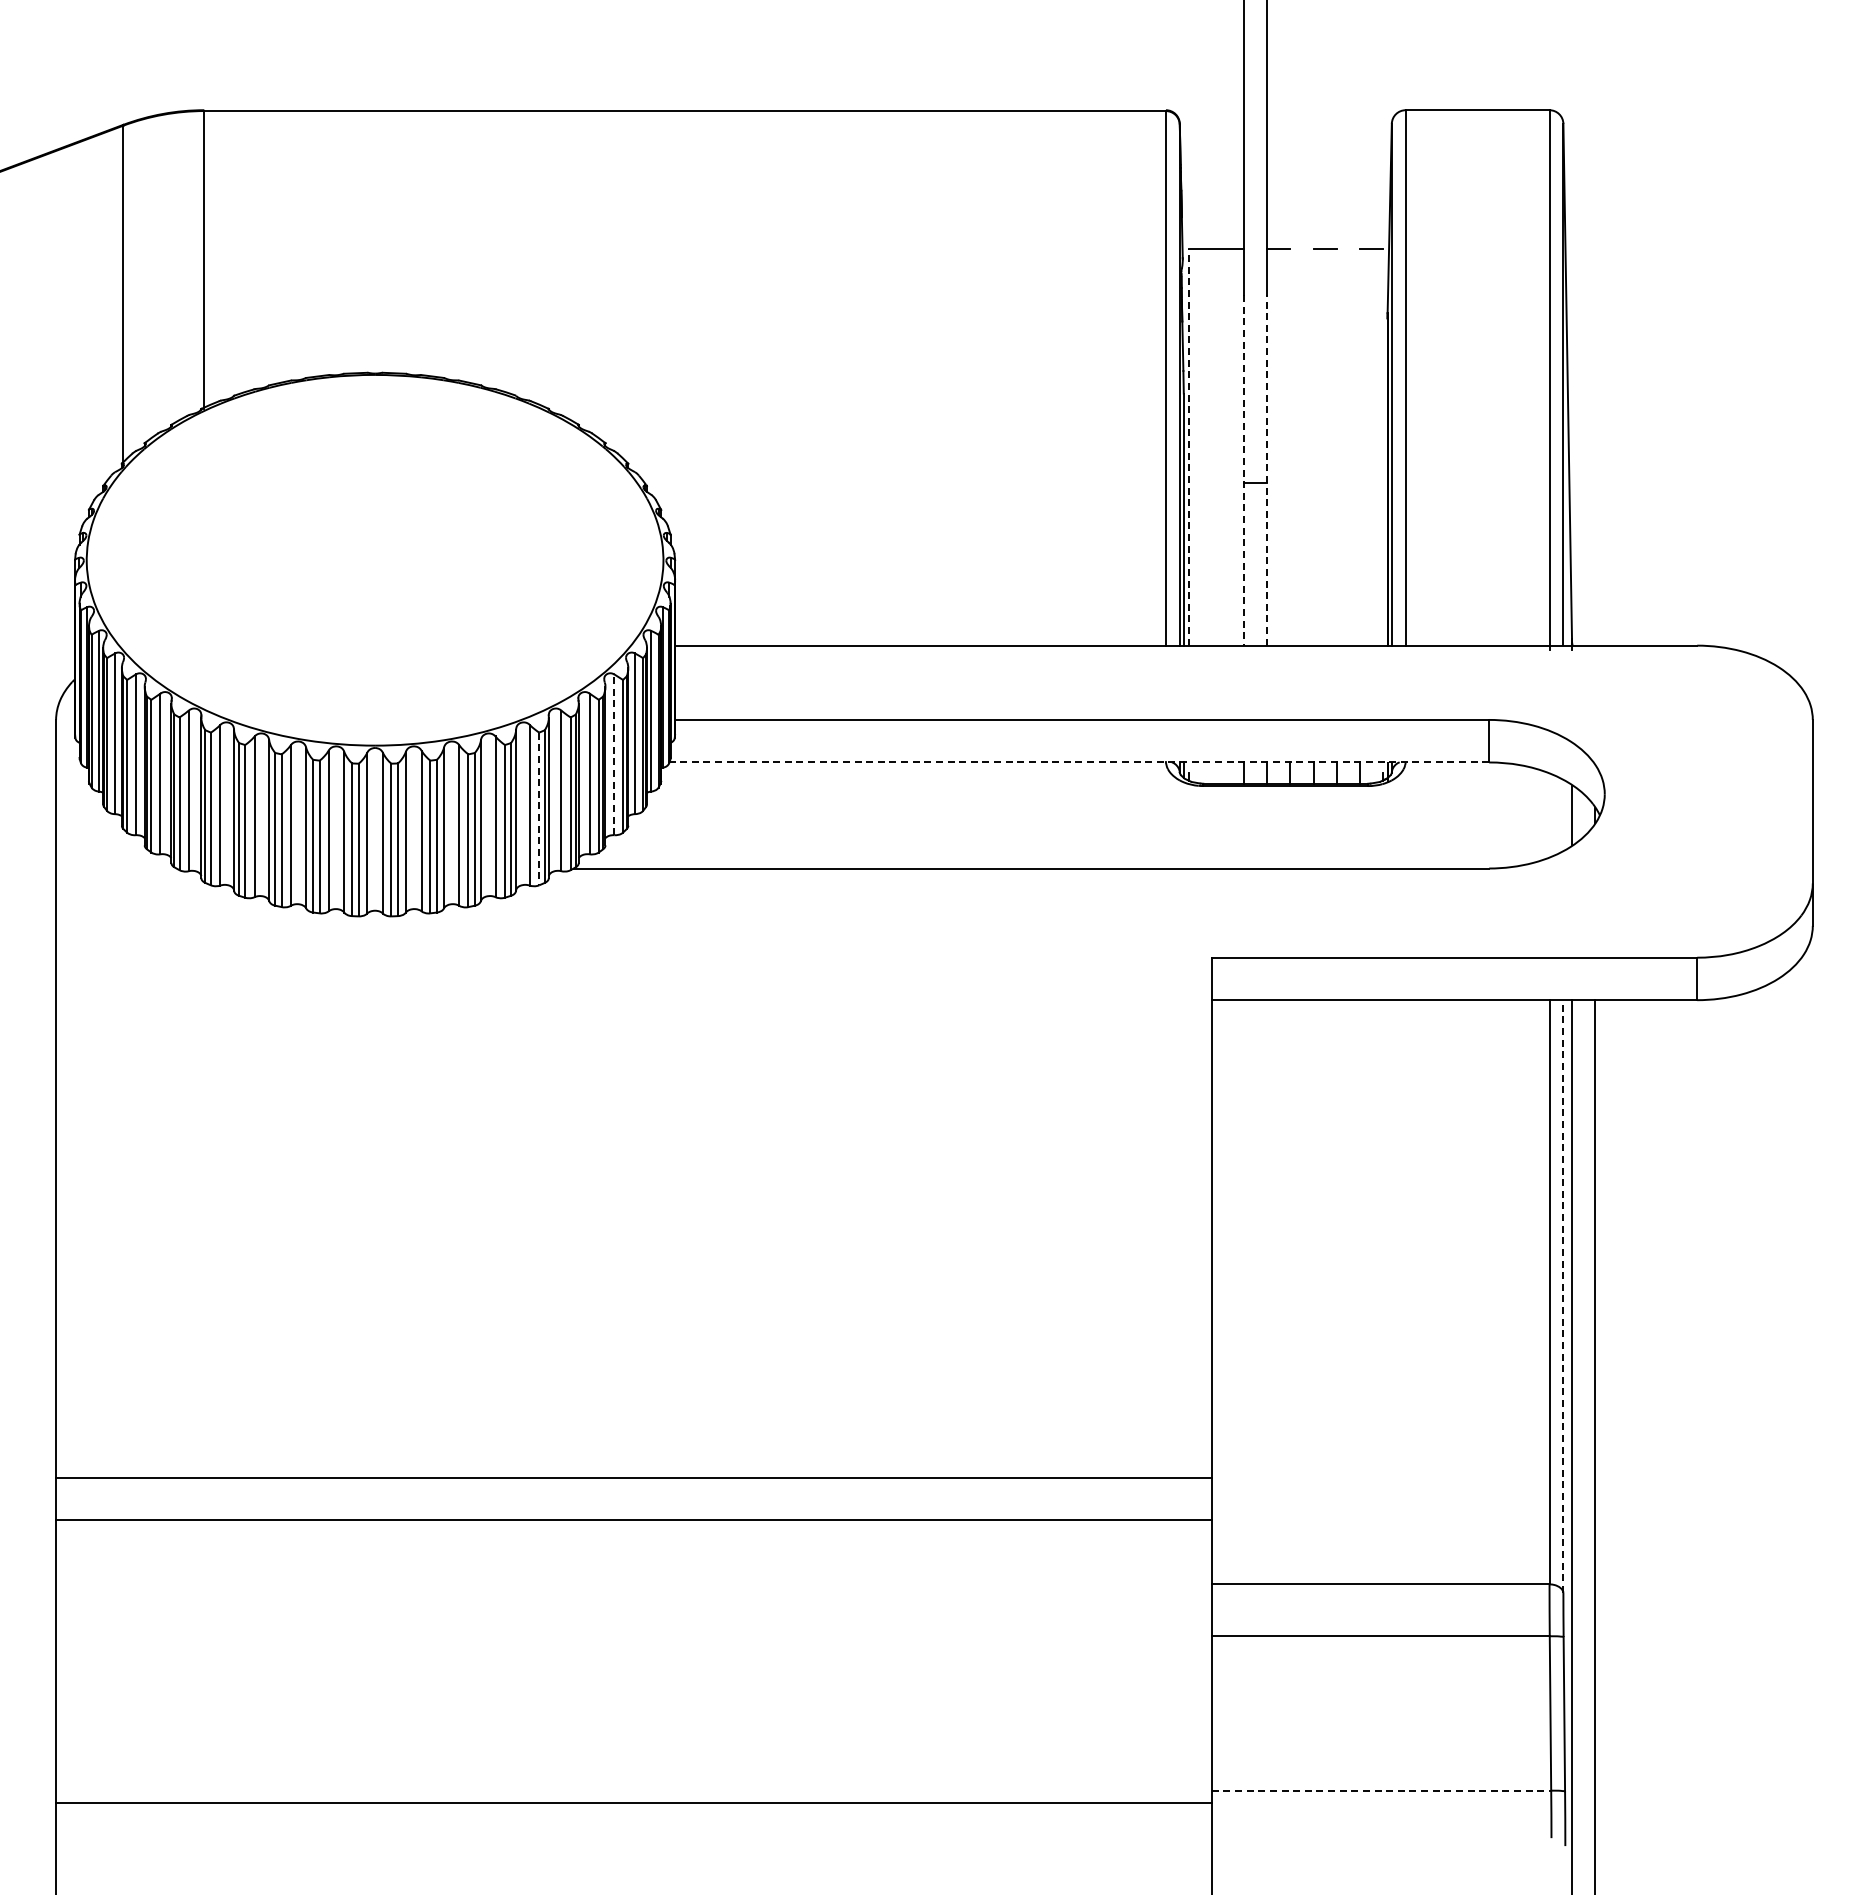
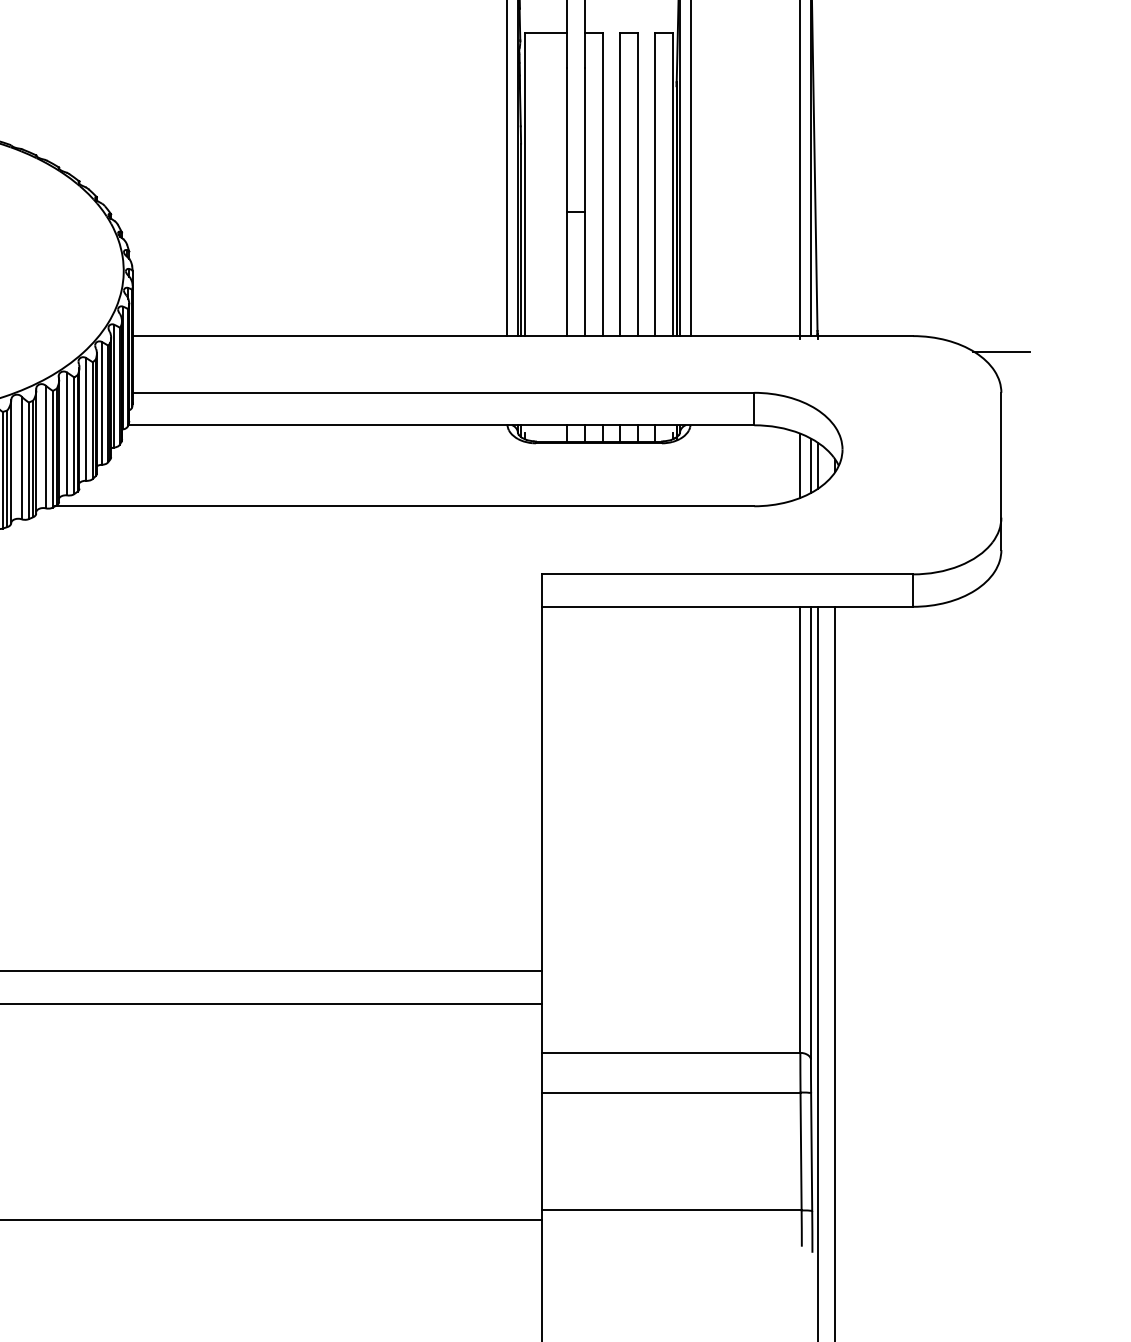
line: (1188, 446) -> (524, 184), dashed -> solid
line: (1290, 446) -> (602, 184), added
line: (1313, 446) -> (620, 184), added
line: (1336, 446) -> (637, 184), added
line: (1359, 446) -> (655, 184), added
line: (1382, 446) -> (672, 184), added
line: (1267, 469) -> (584, 201), dashed -> solid
line: (1244, 470) -> (567, 202), dashed -> solid
line: (1812, 665) -> (1001, 351), added
line: (614, 754) -> (86, 419), dashed -> solid
line: (1078, 762) -> (440, 425), dashed -> solid
line: (539, 809) -> (29, 461), dashed -> solid
line: (1549, 815) -> (800, 465), added
line: (1563, 815) -> (811, 465), added
line: (1563, 1296) -> (811, 833), dashed -> solid
line: (1381, 1790) -> (672, 1210), dashed -> solid

